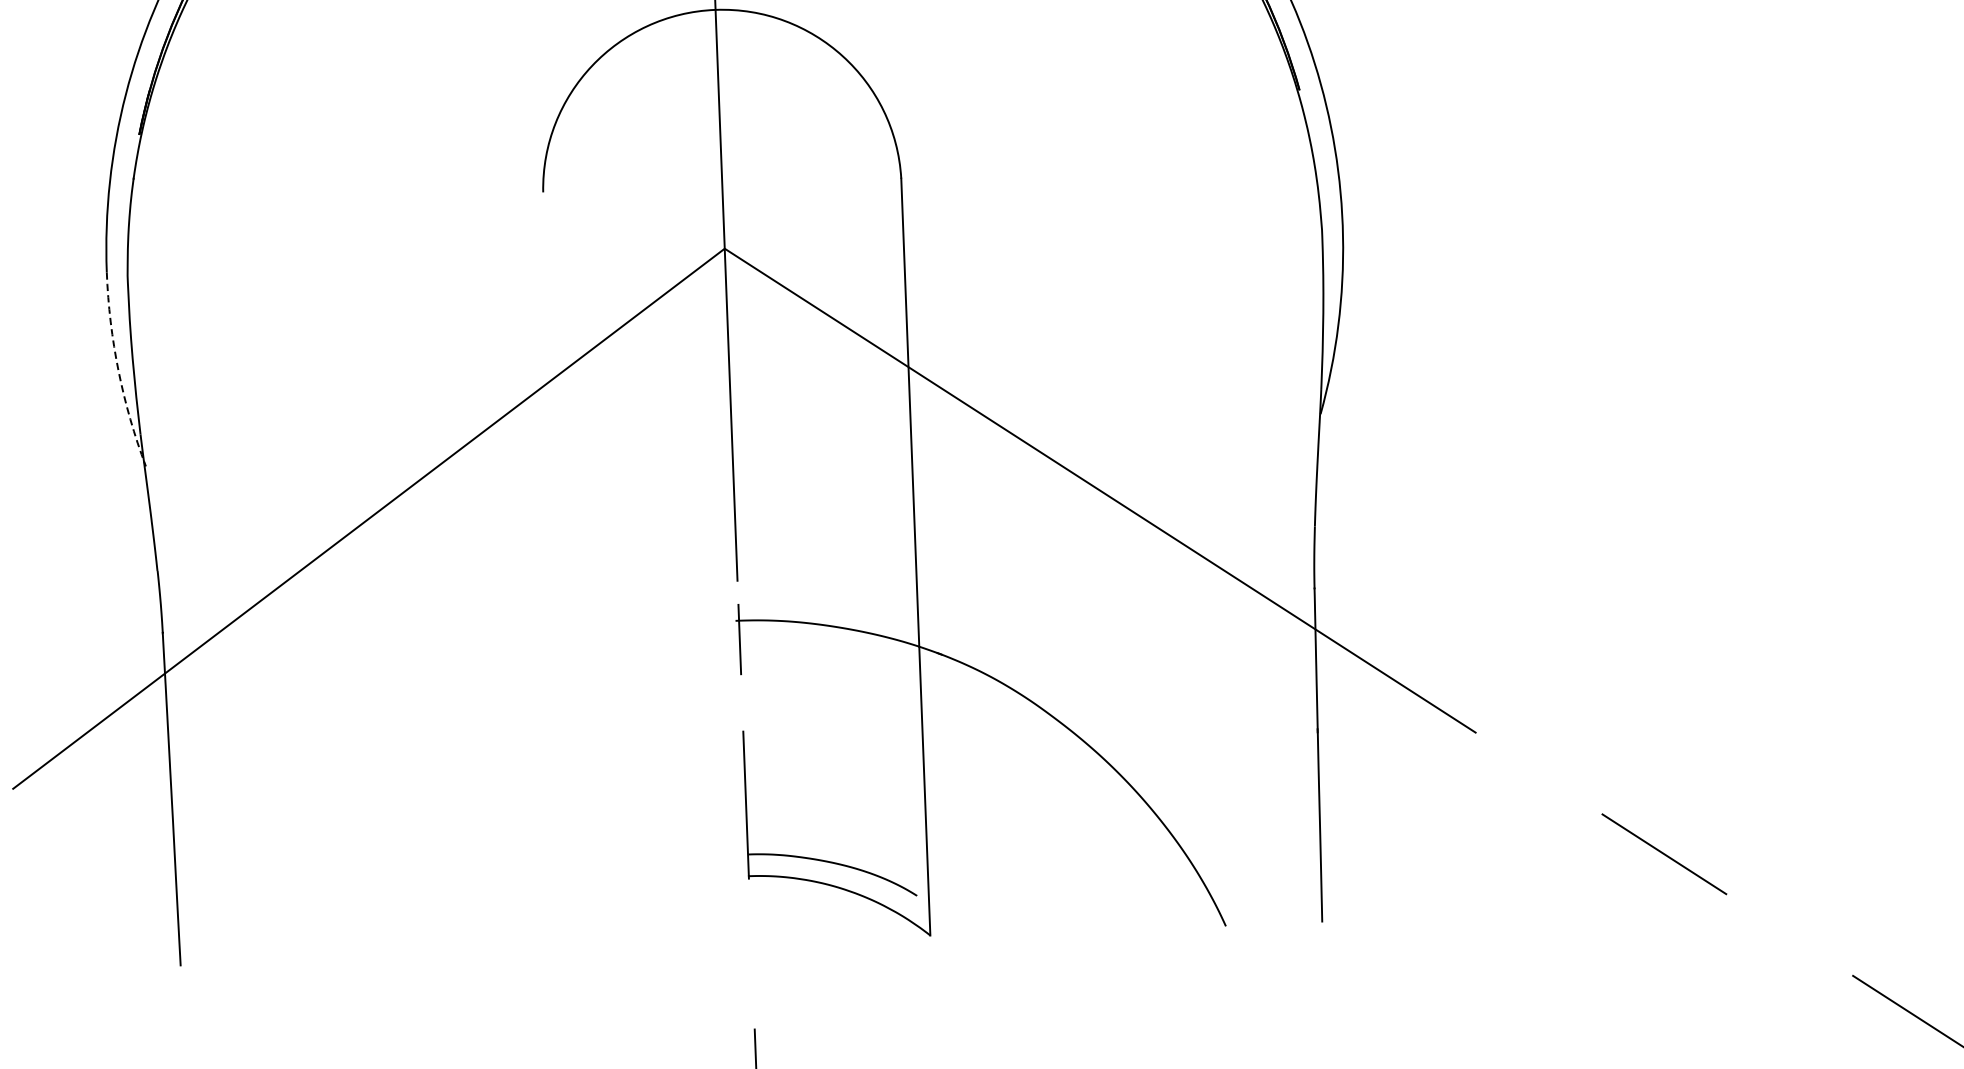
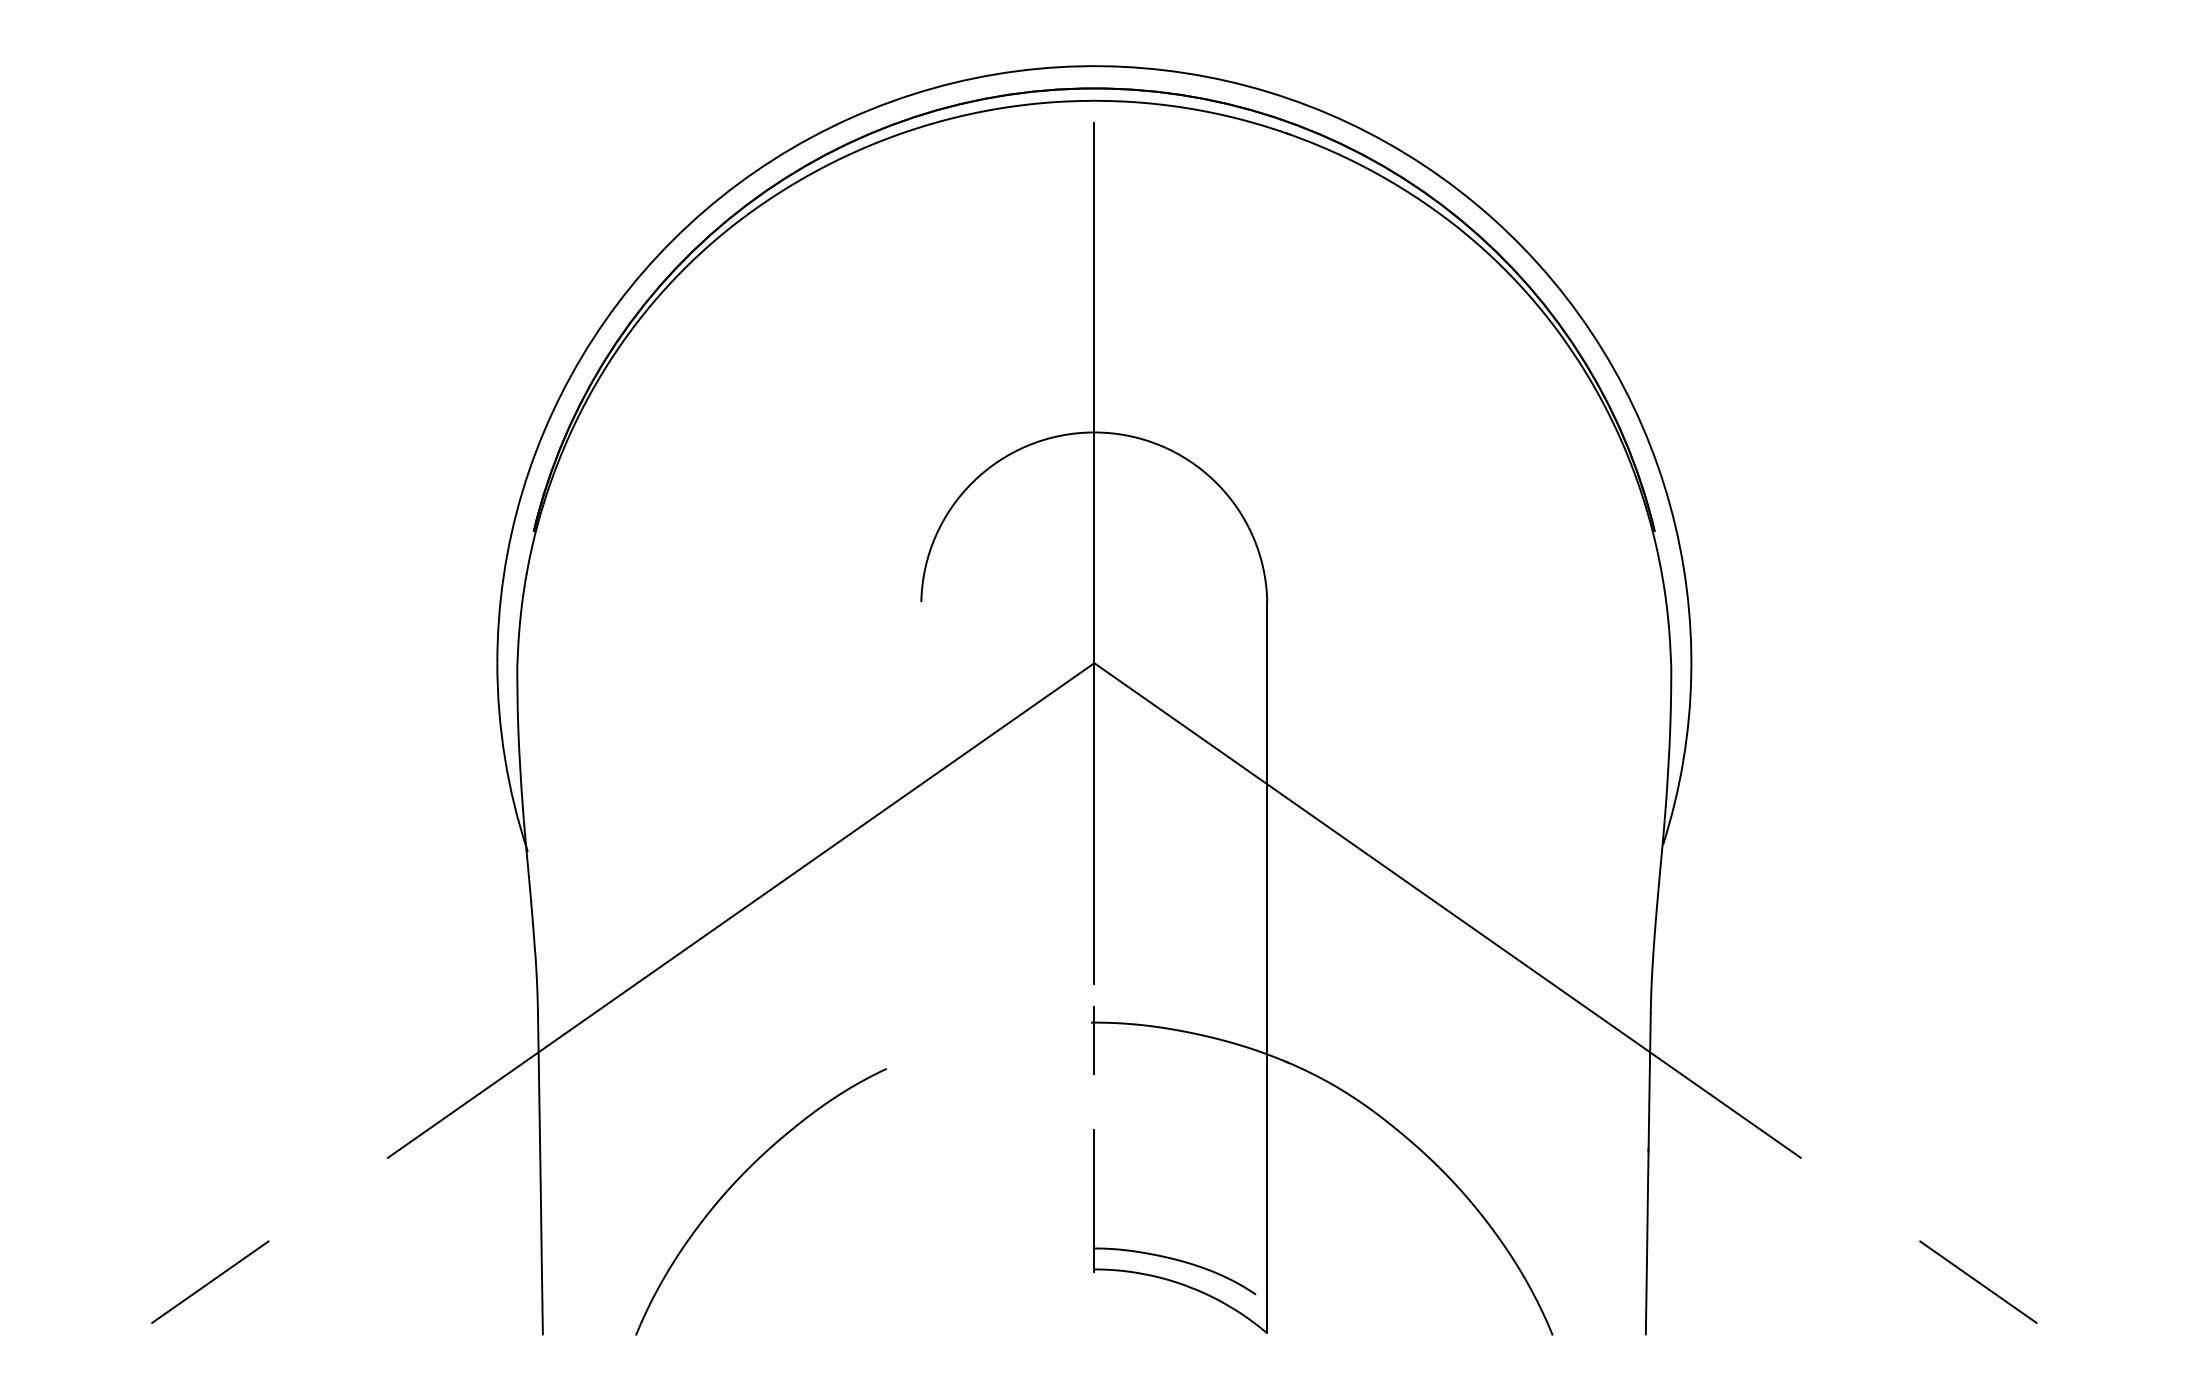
arc: (119, 370) -> (505, 758), dashed -> solid
curve: (377, 797) -> (739, 1179), added

